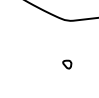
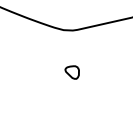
part: (67, 64) -> (72, 72), moved

